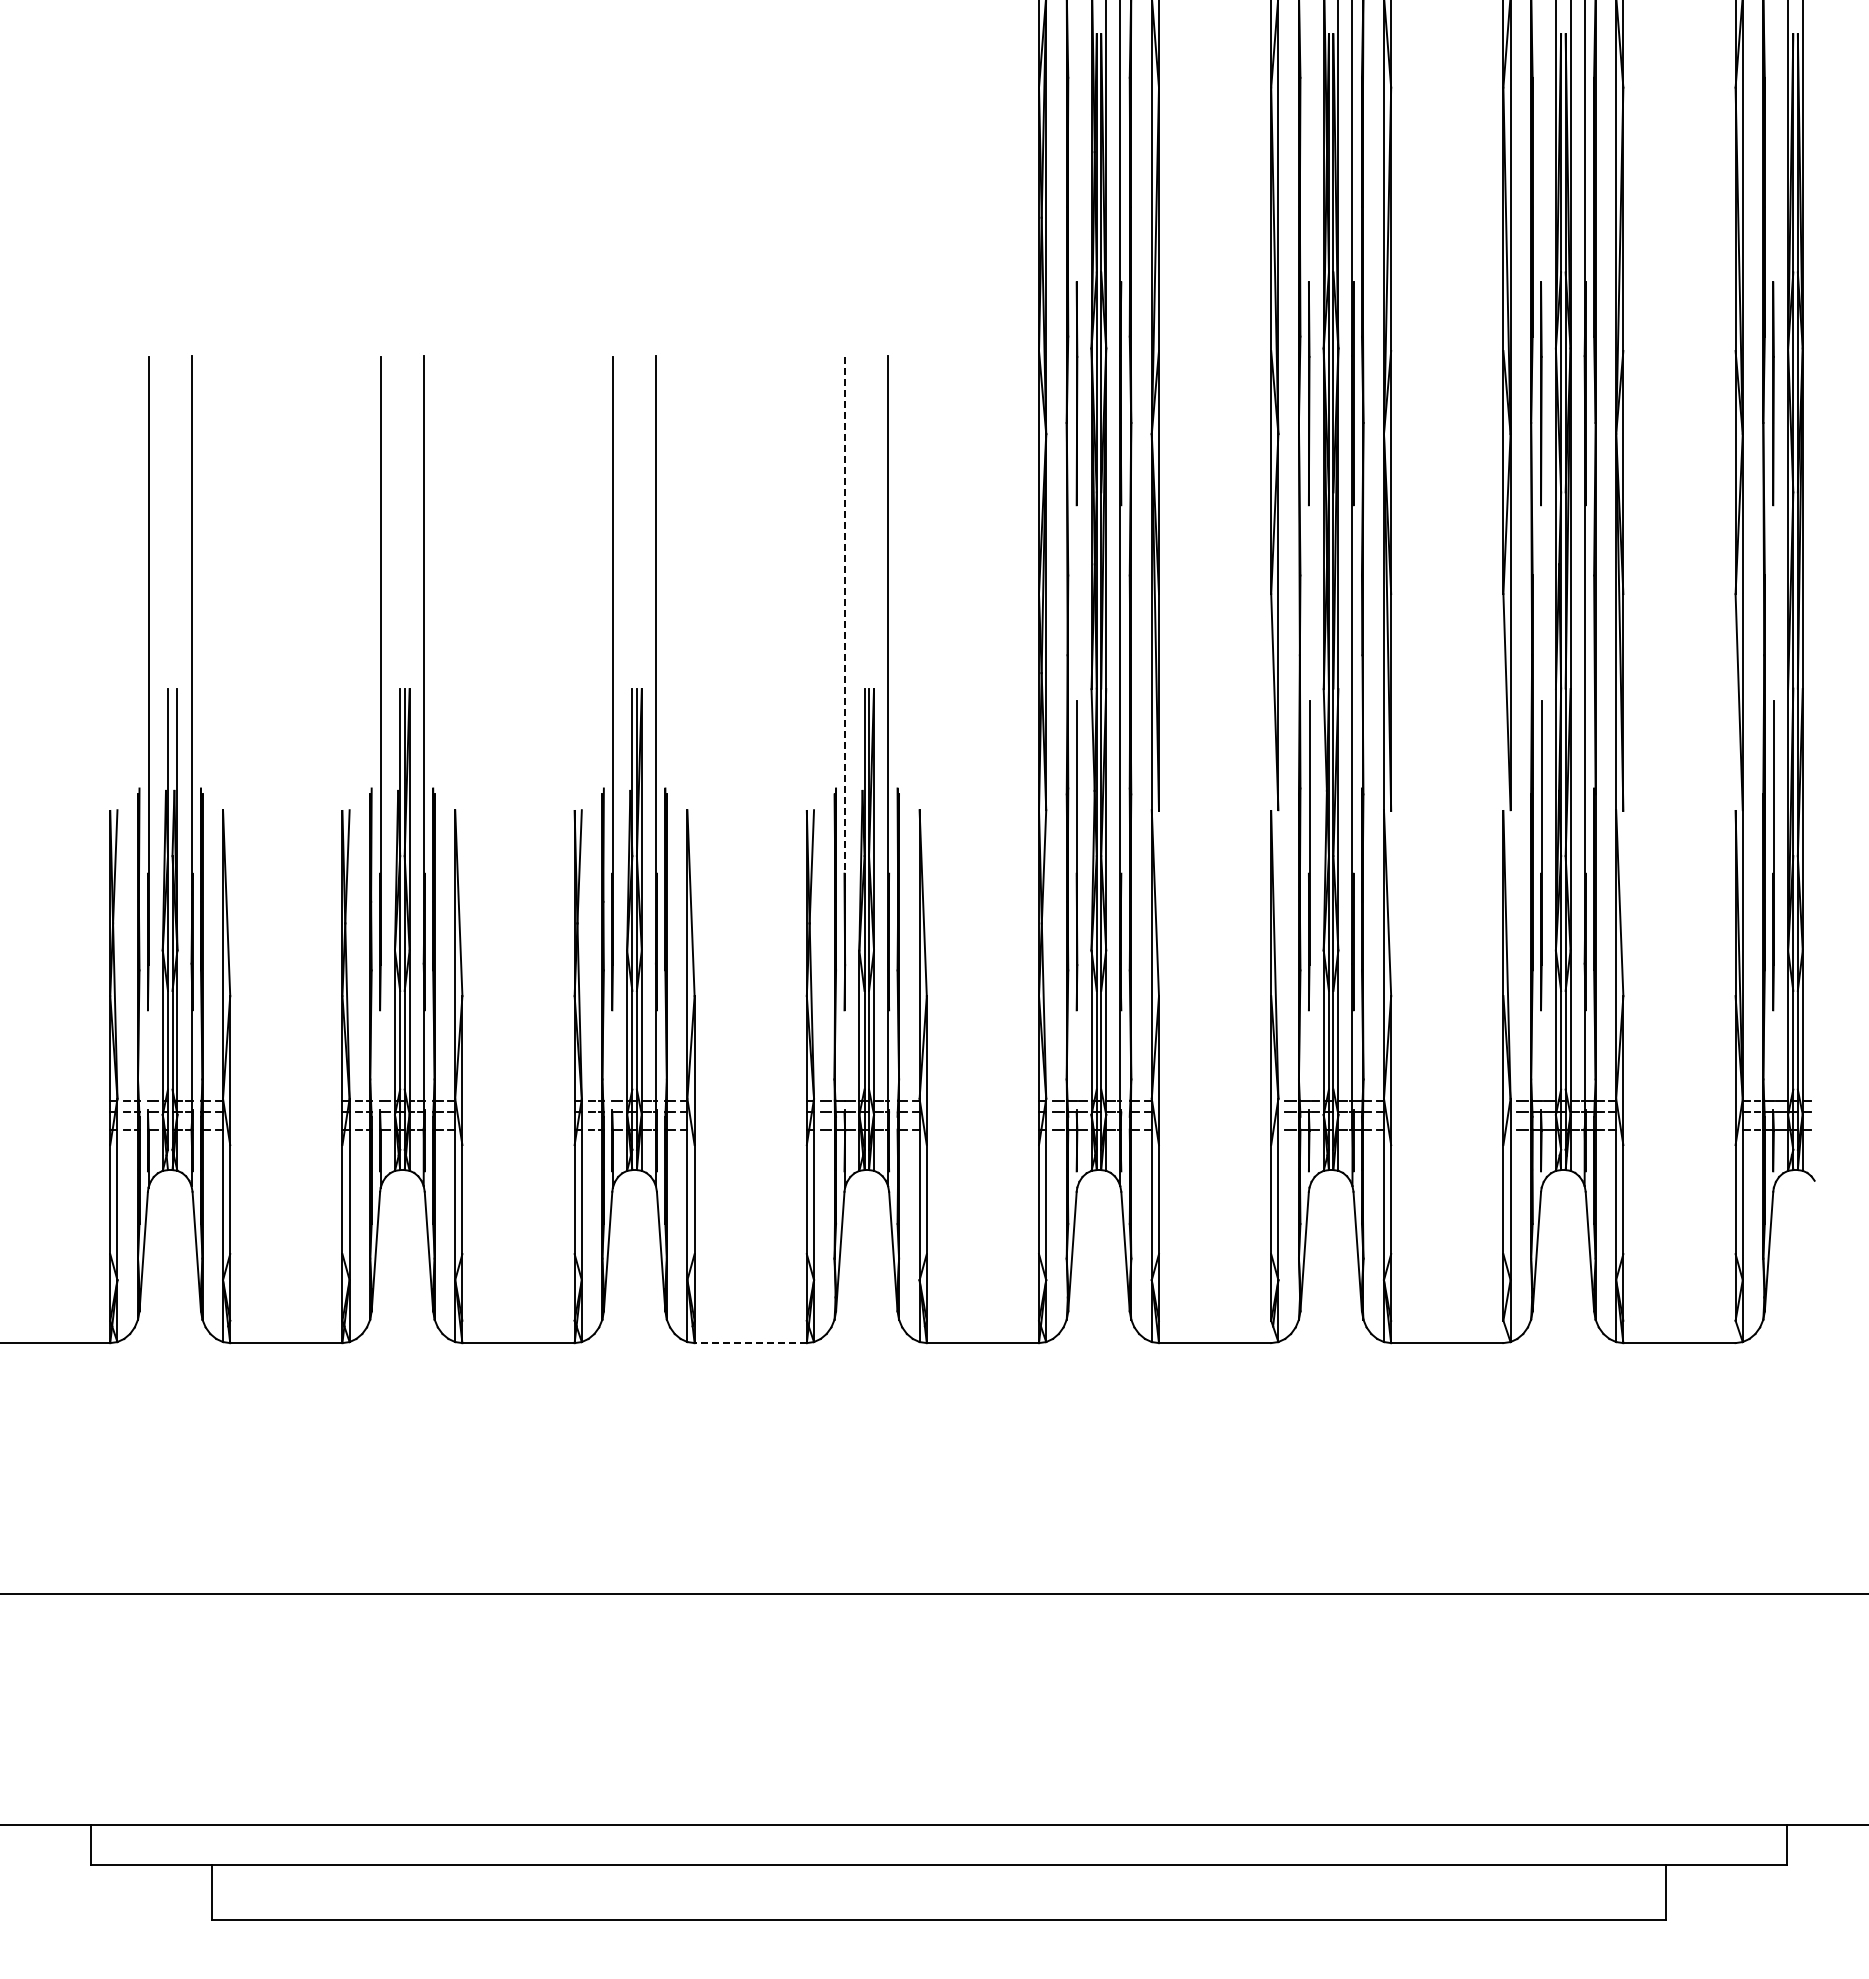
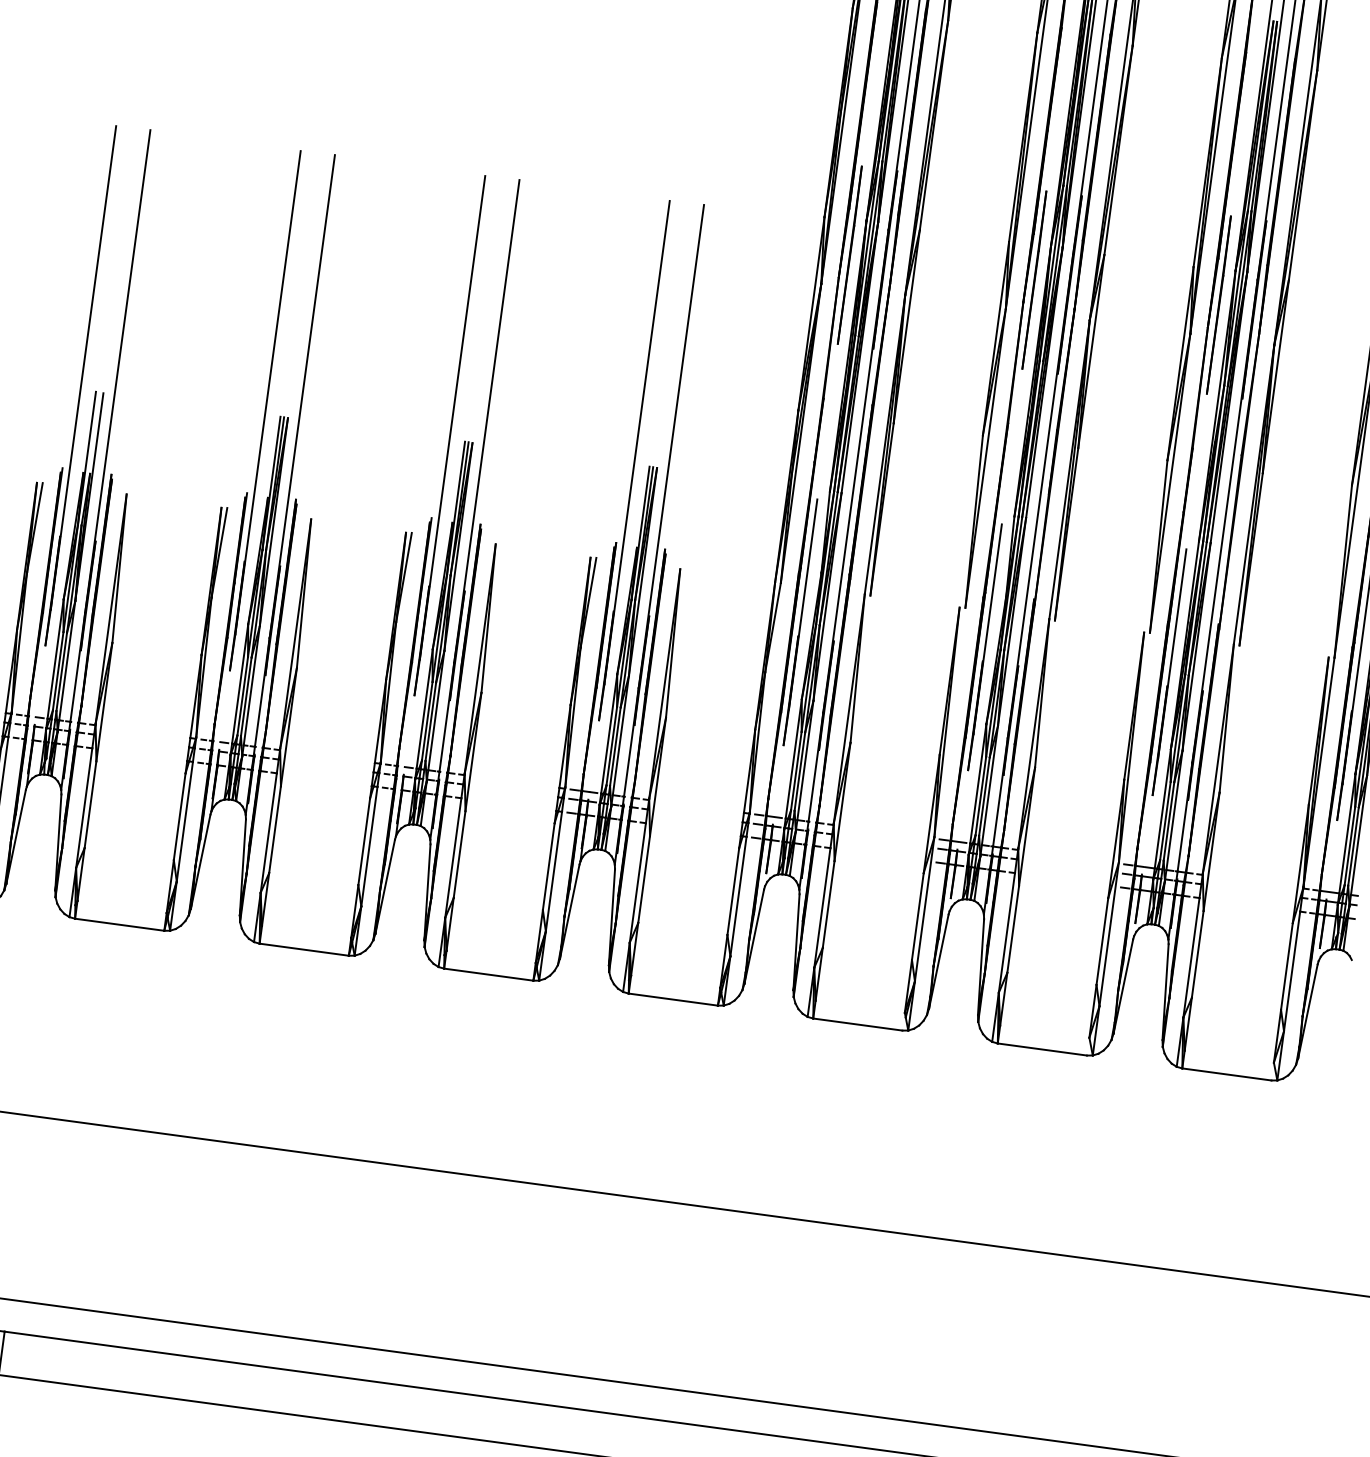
line: (845, 661) -> (637, 443), dashed -> solid
line: (750, 1343) -> (488, 974), dashed -> solid

